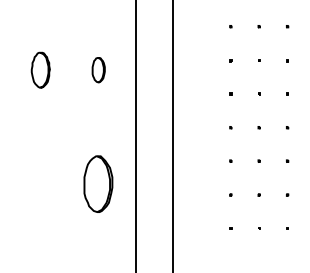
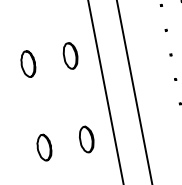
part: (98, 69) -> (70, 55), size x1.43
curve: (47, 184) -> (49, 146), added
part: (98, 184) -> (86, 139), size x0.62

